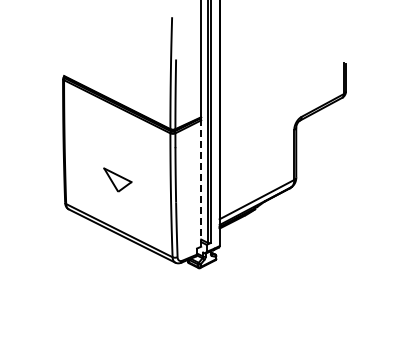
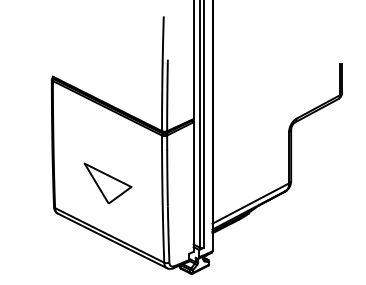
part: (117, 179) -> (107, 182), size x1.67
line: (201, 183) -> (193, 186), dashed -> solid

